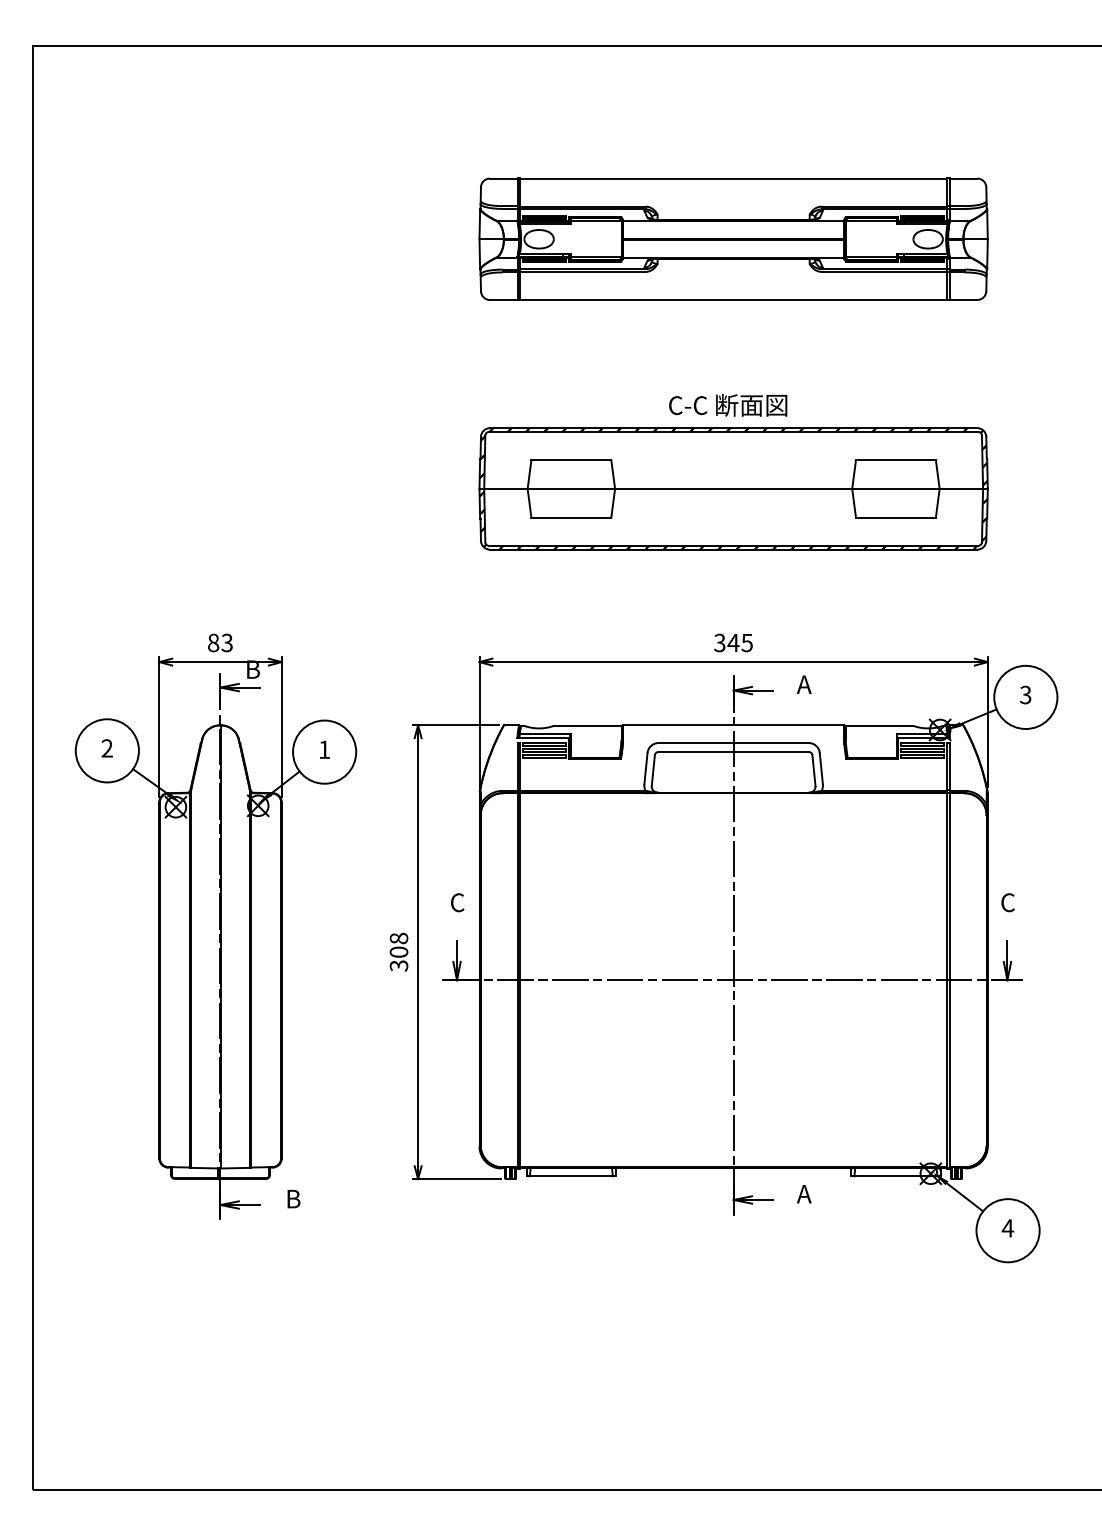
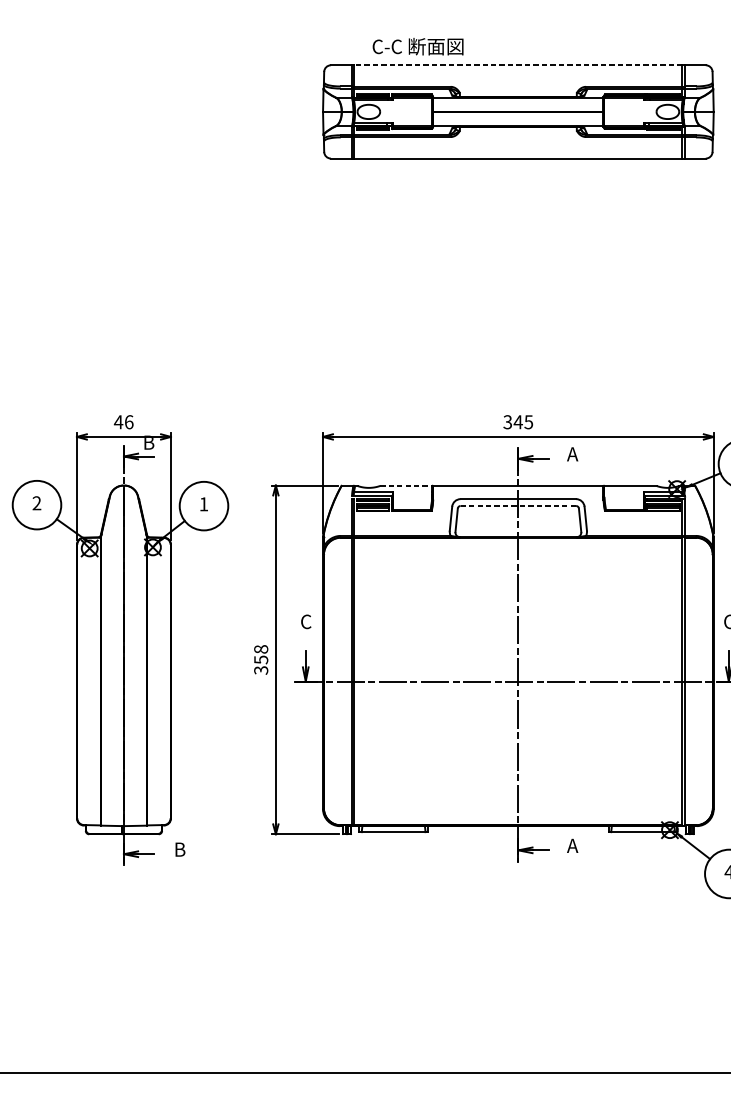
line: (733, 178) -> (518, 65), solid -> dashed
text: (728, 405) -> (418, 46), moved
part: (733, 488) -> (518, 303), removed
text: (220, 642) -> (123, 421), 83 -> 46
line: (587, 725) -> (406, 485), solid -> dashed
line: (734, 751) -> (519, 505), solid -> dashed
text: (398, 952) -> (260, 660), 308 -> 358

